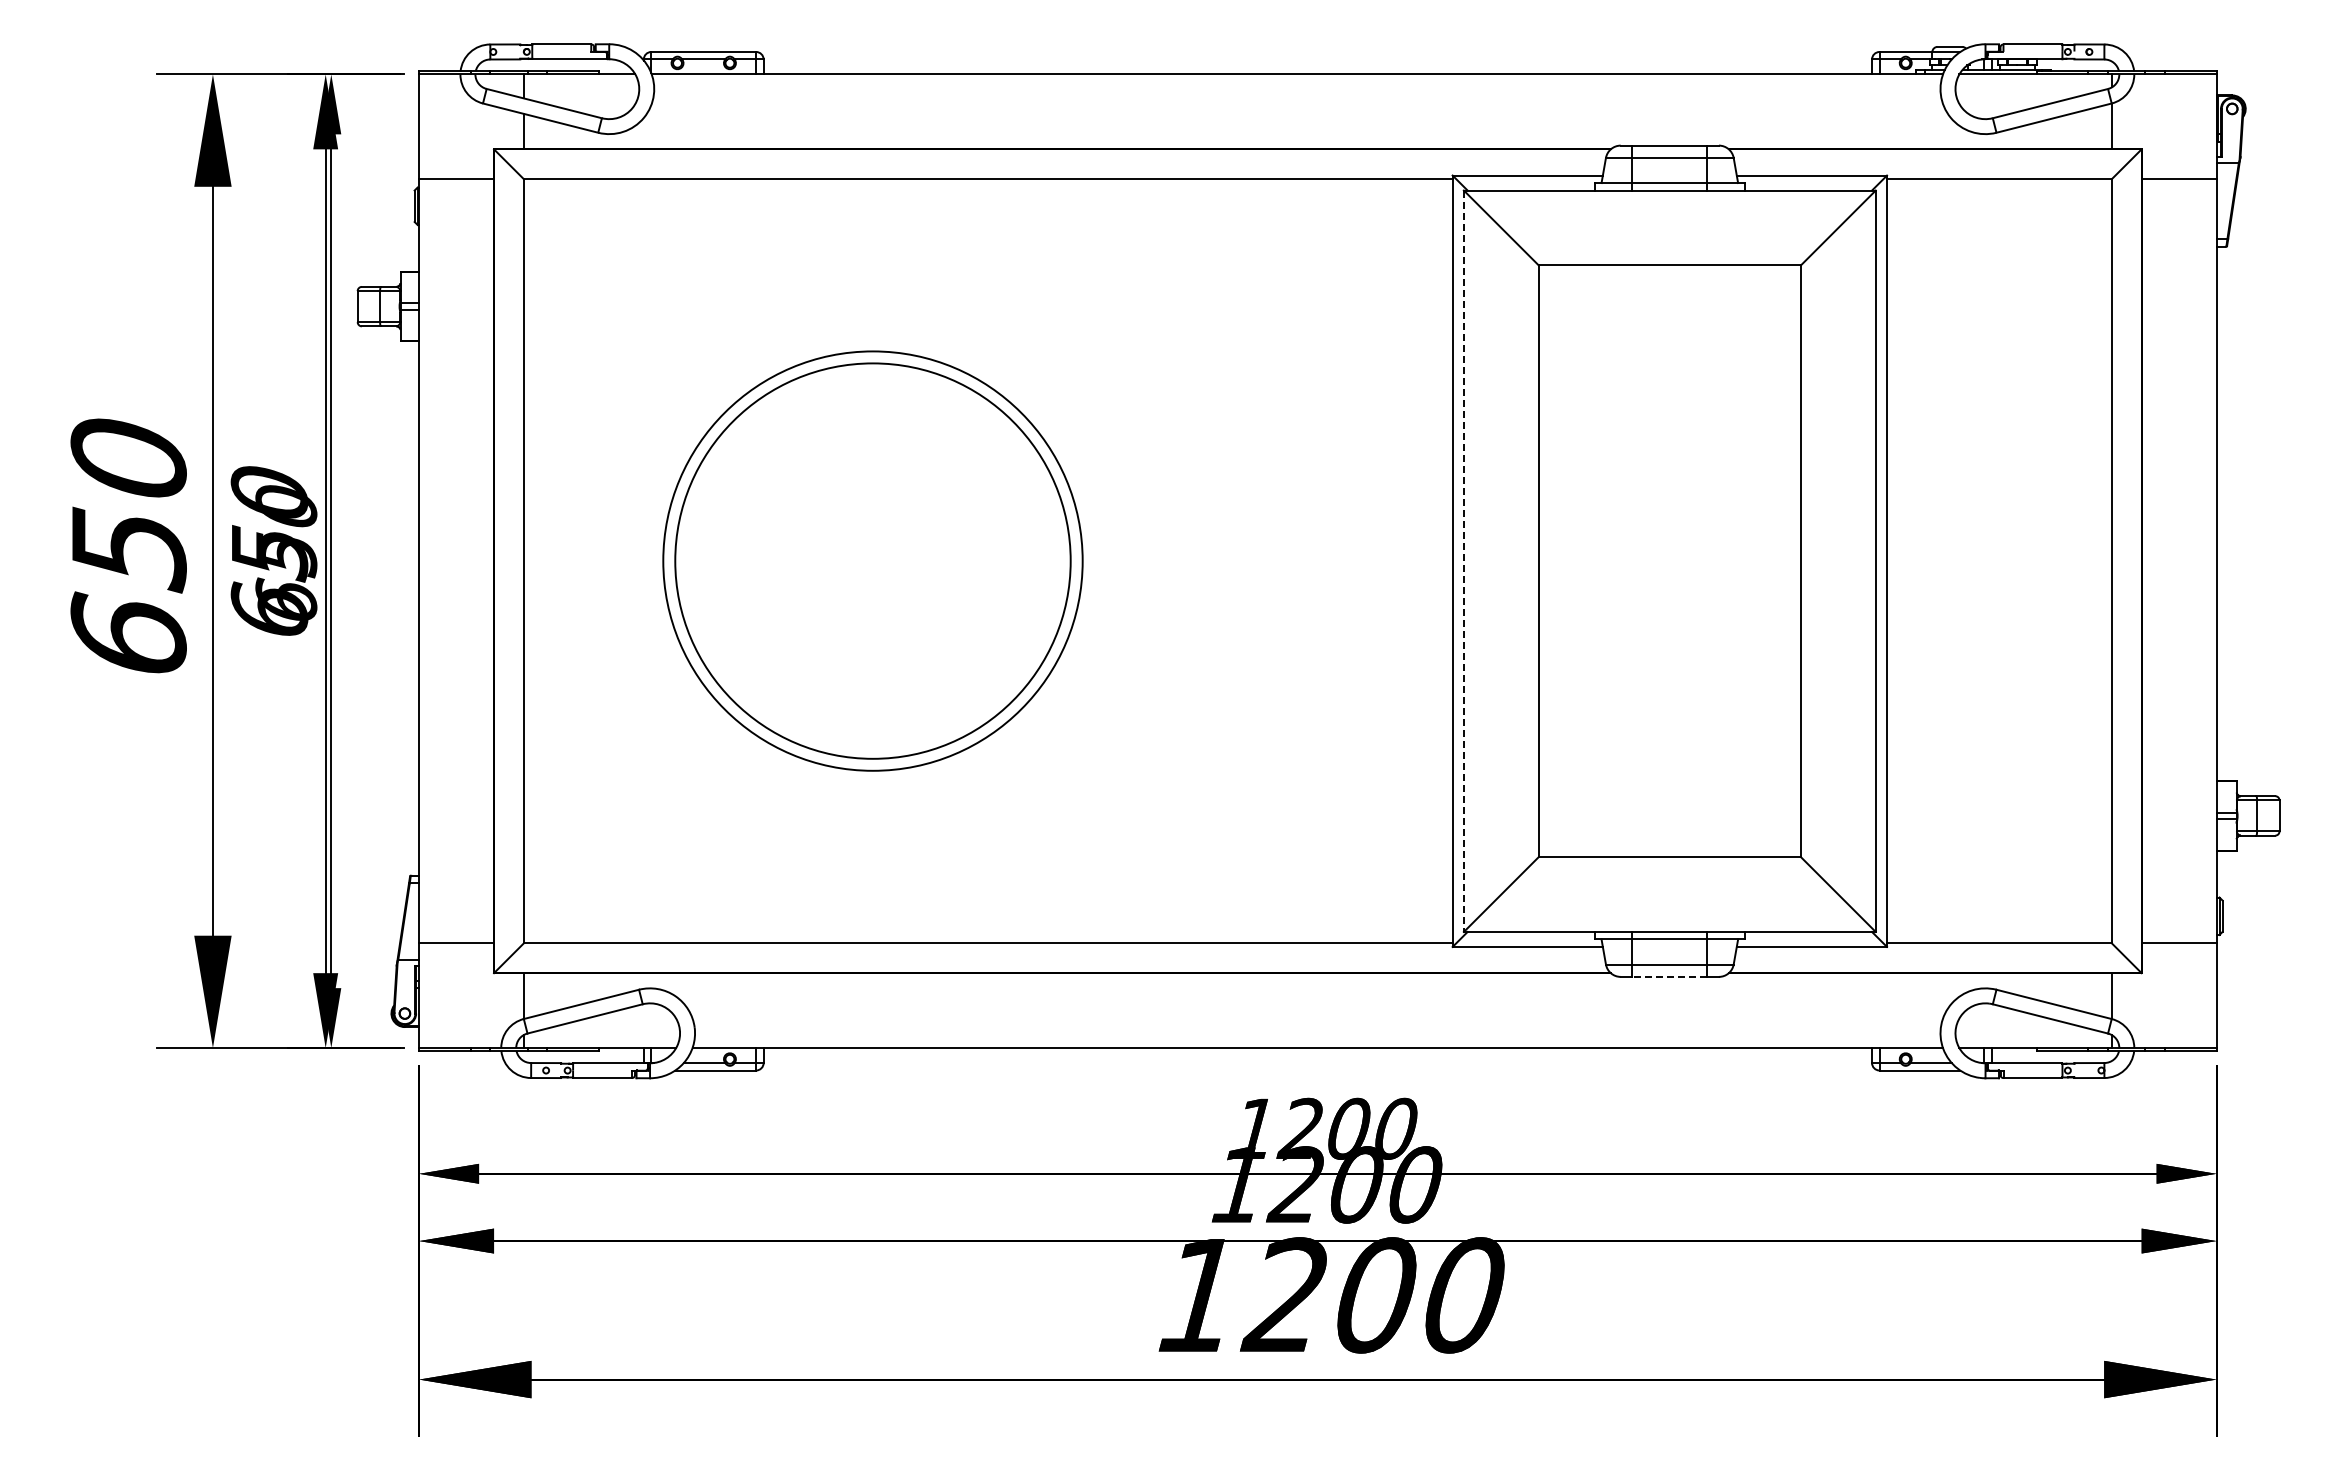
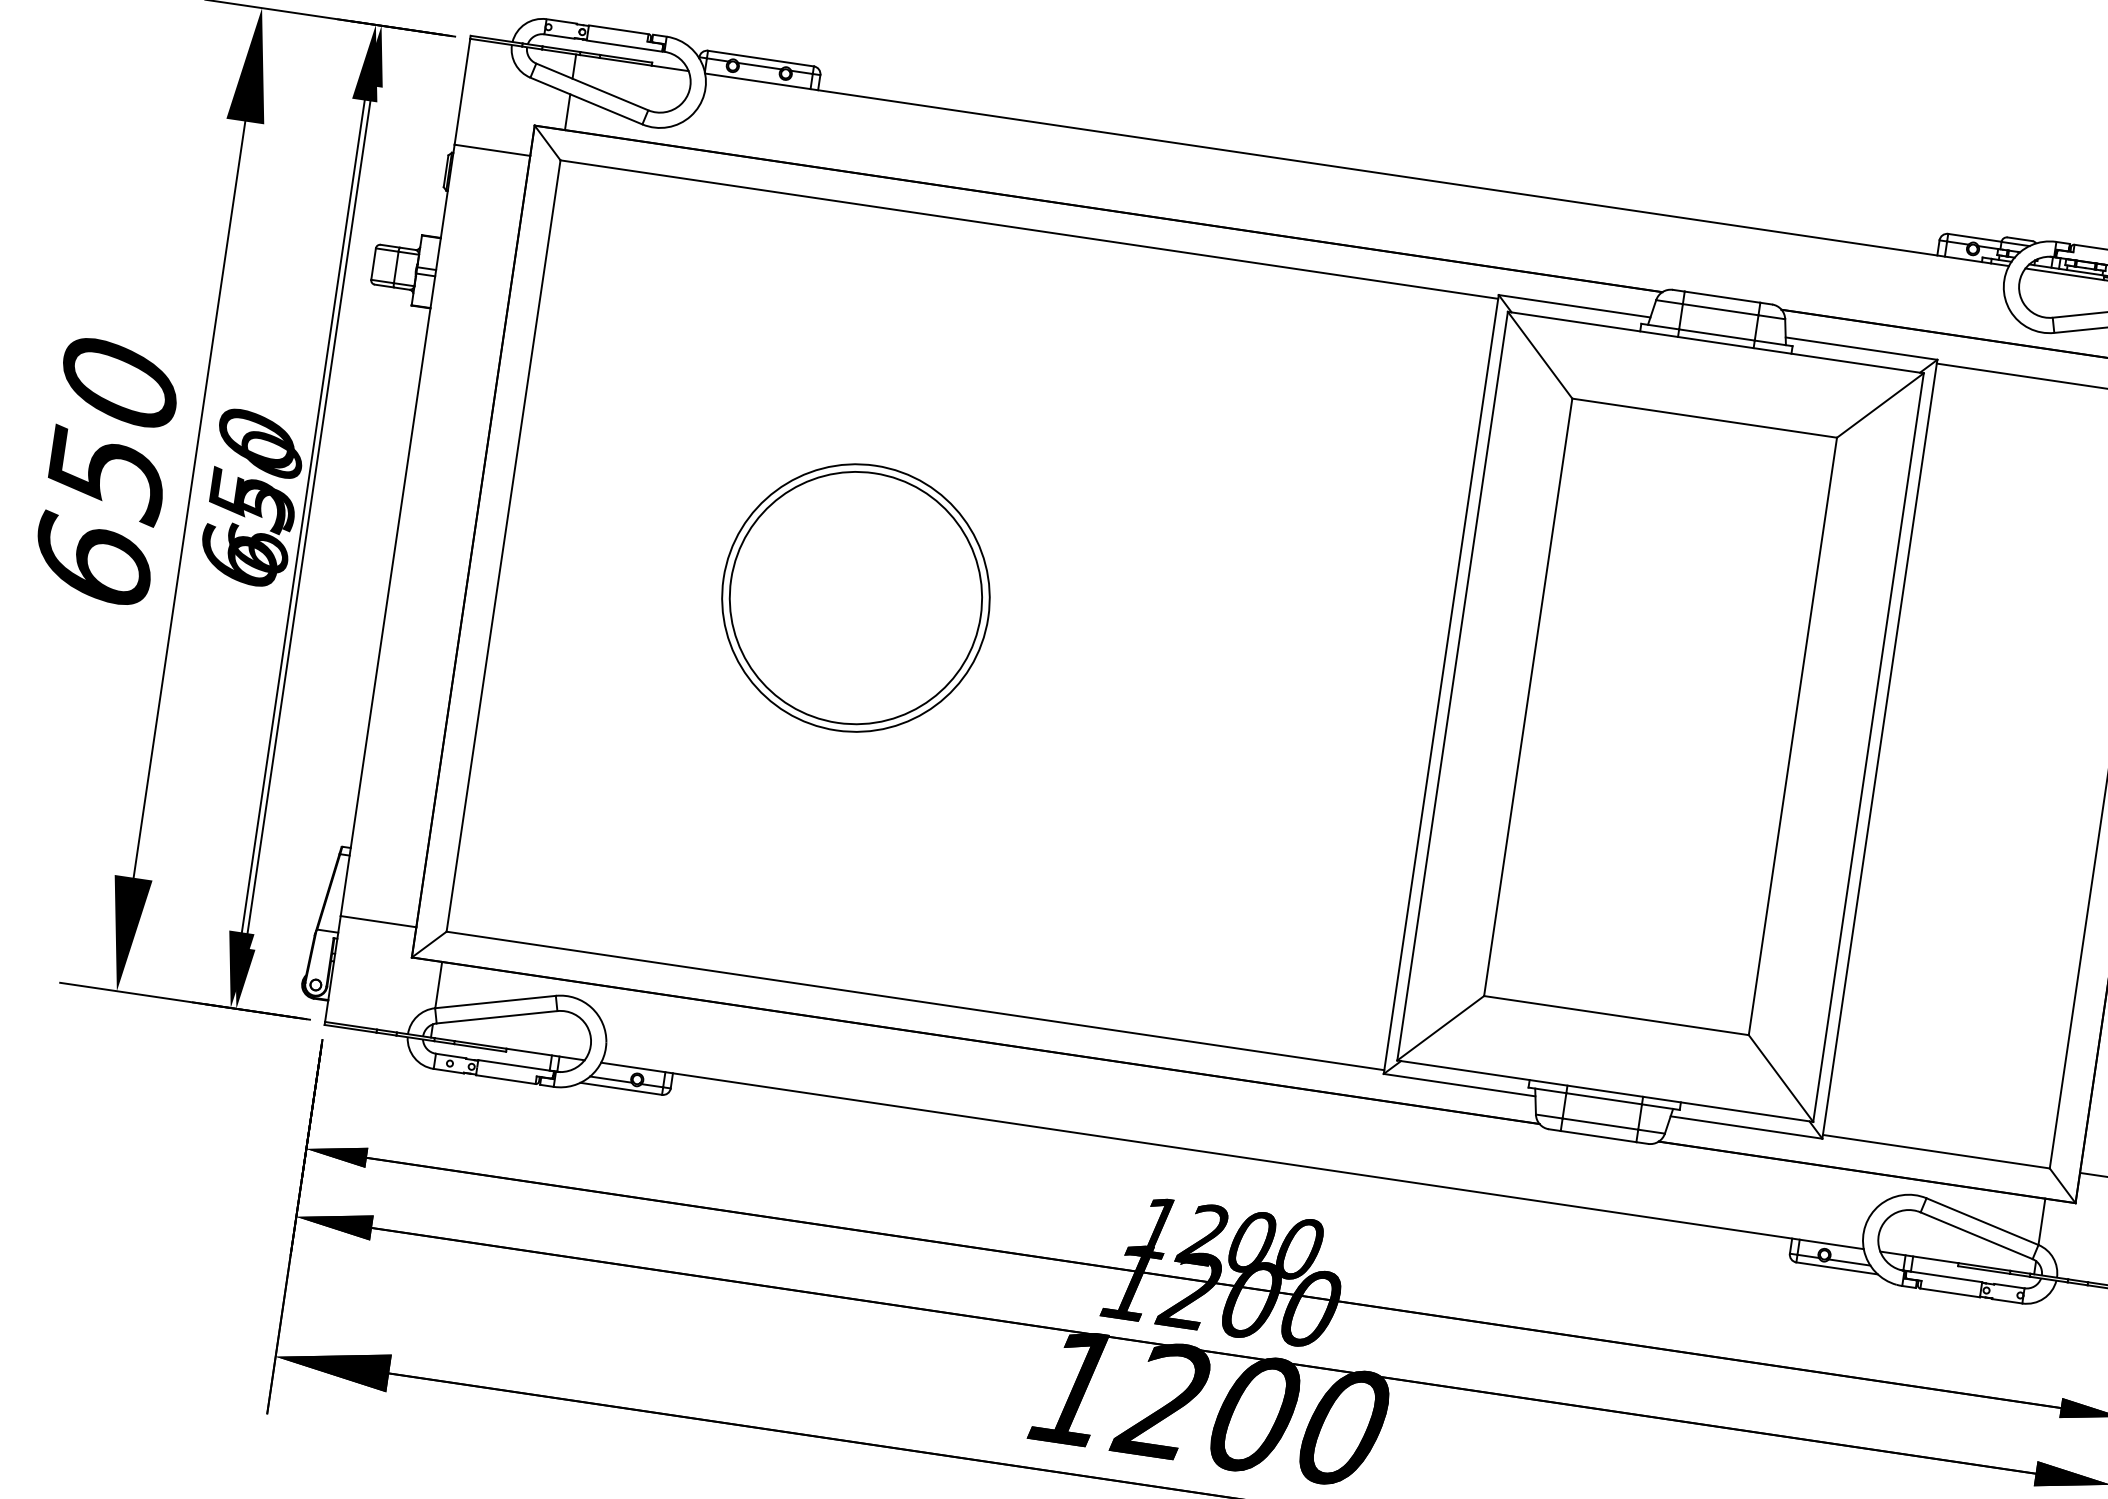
part: (872, 561) -> (855, 598), size x0.62
line: (1463, 561) -> (1452, 686), dashed -> solid
line: (1669, 976) -> (1598, 1136), dashed -> solid

